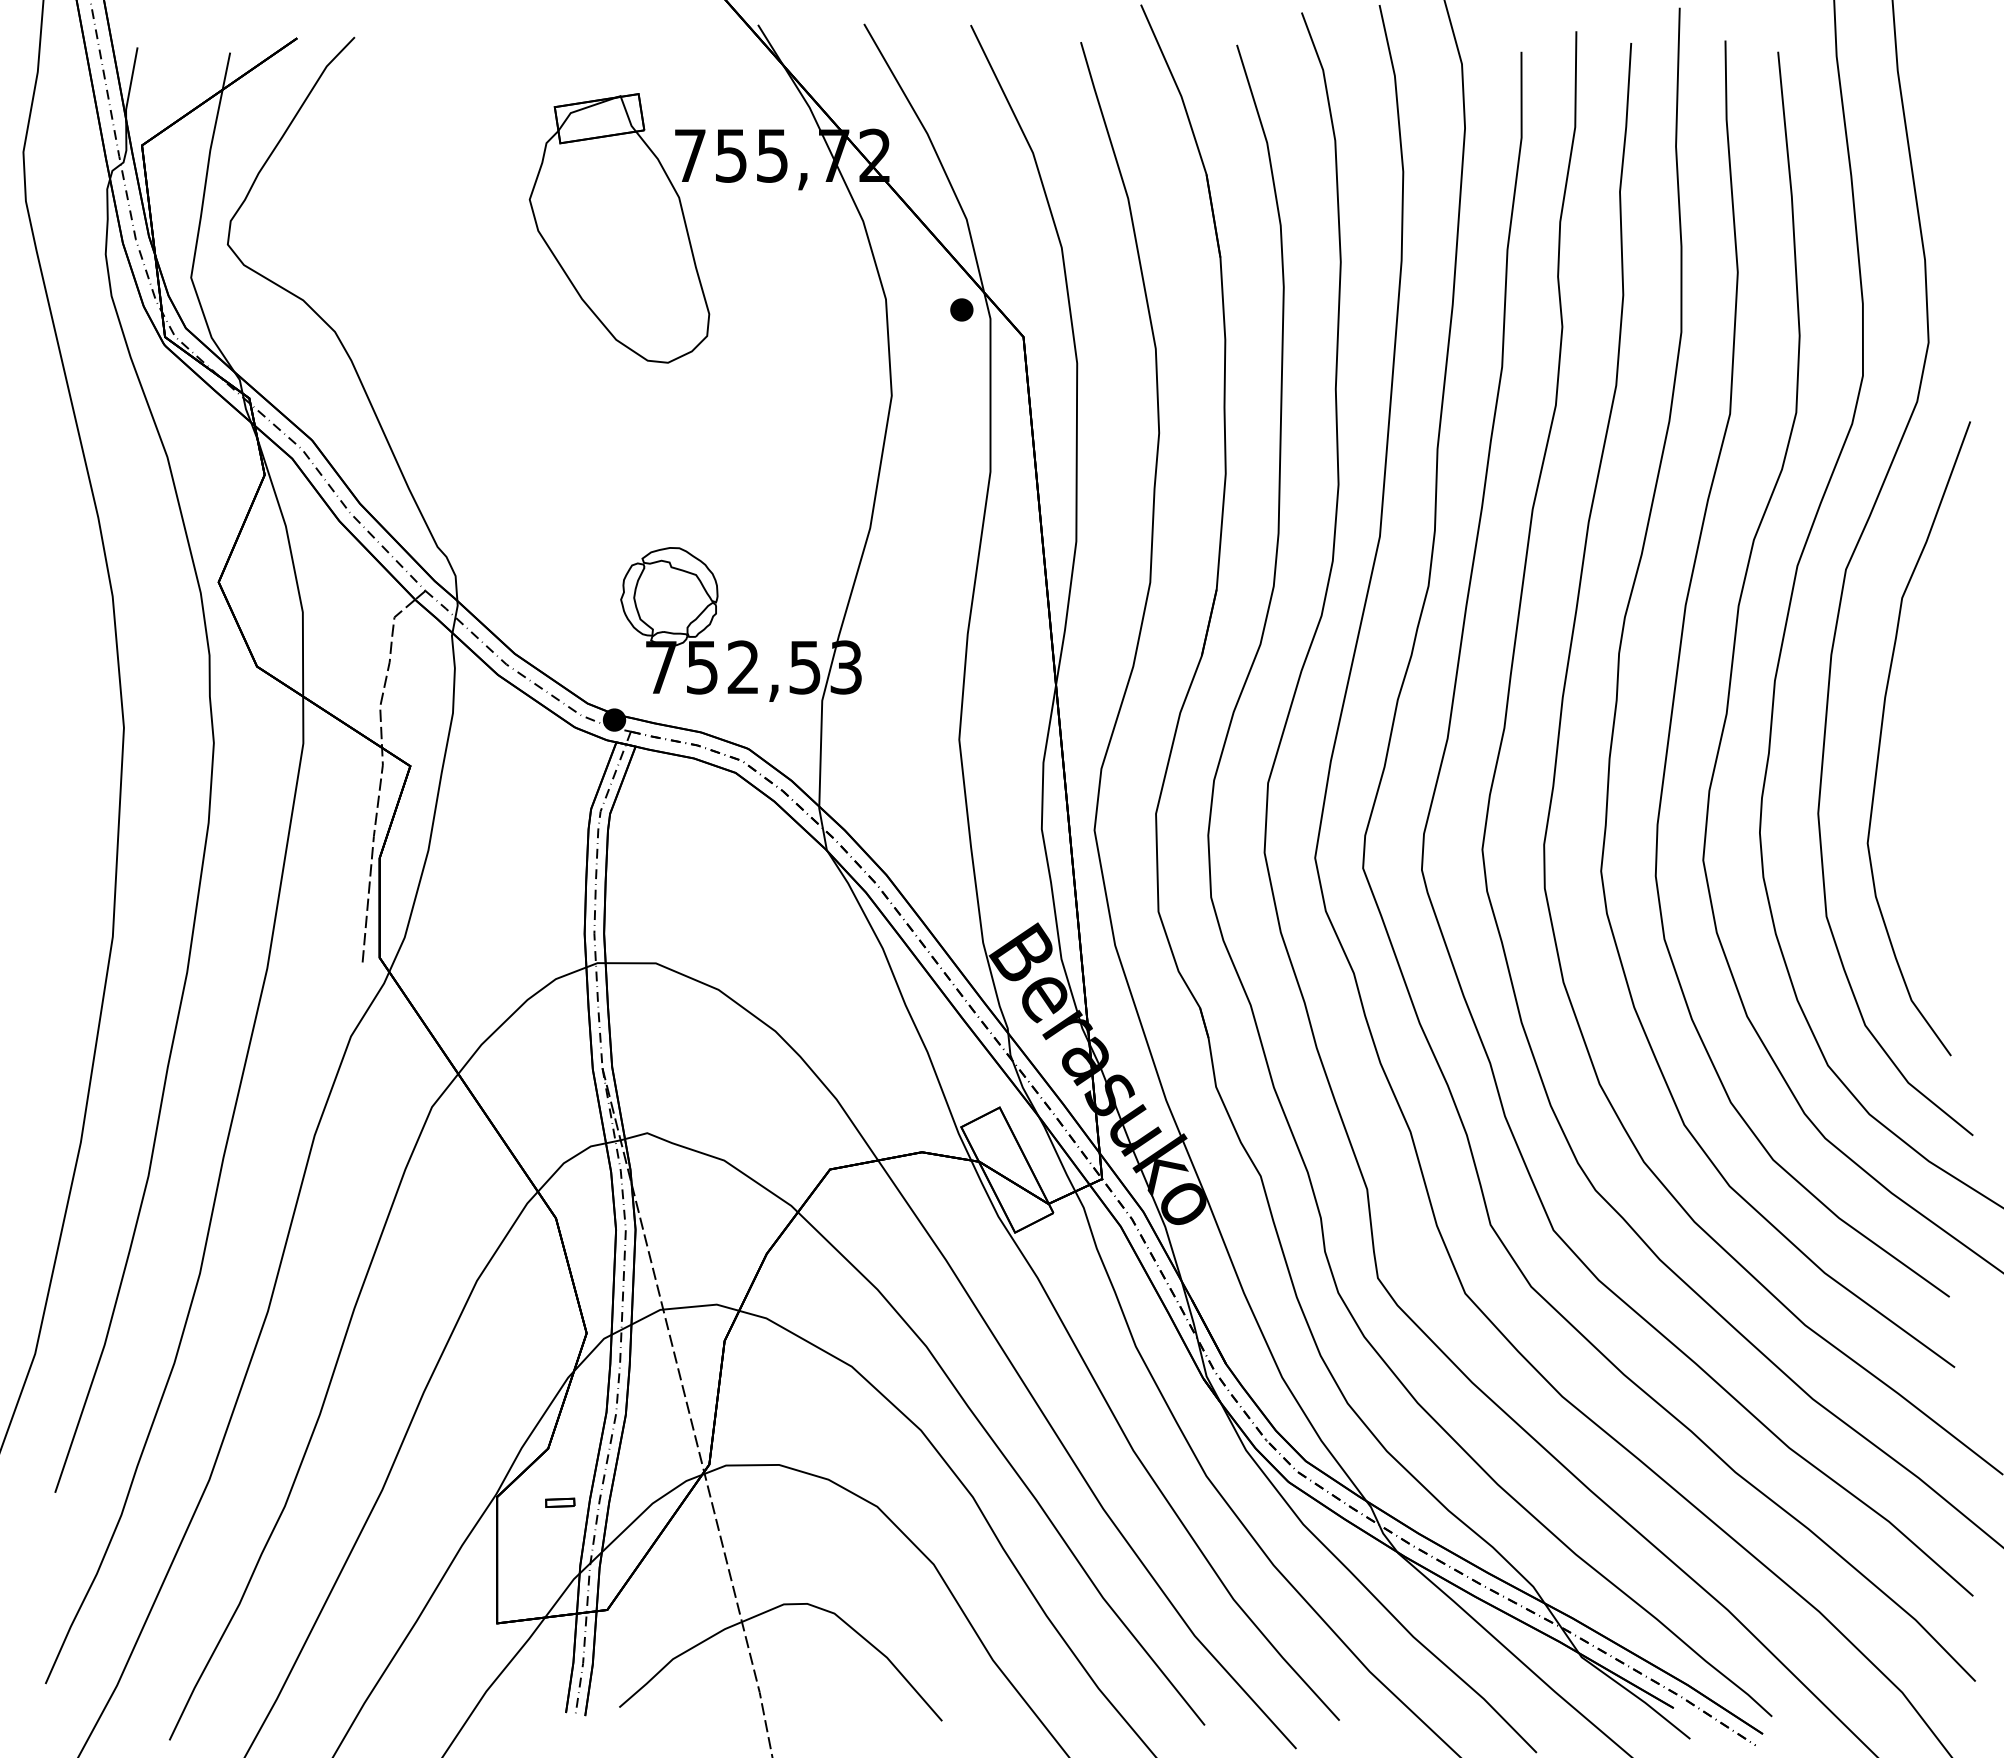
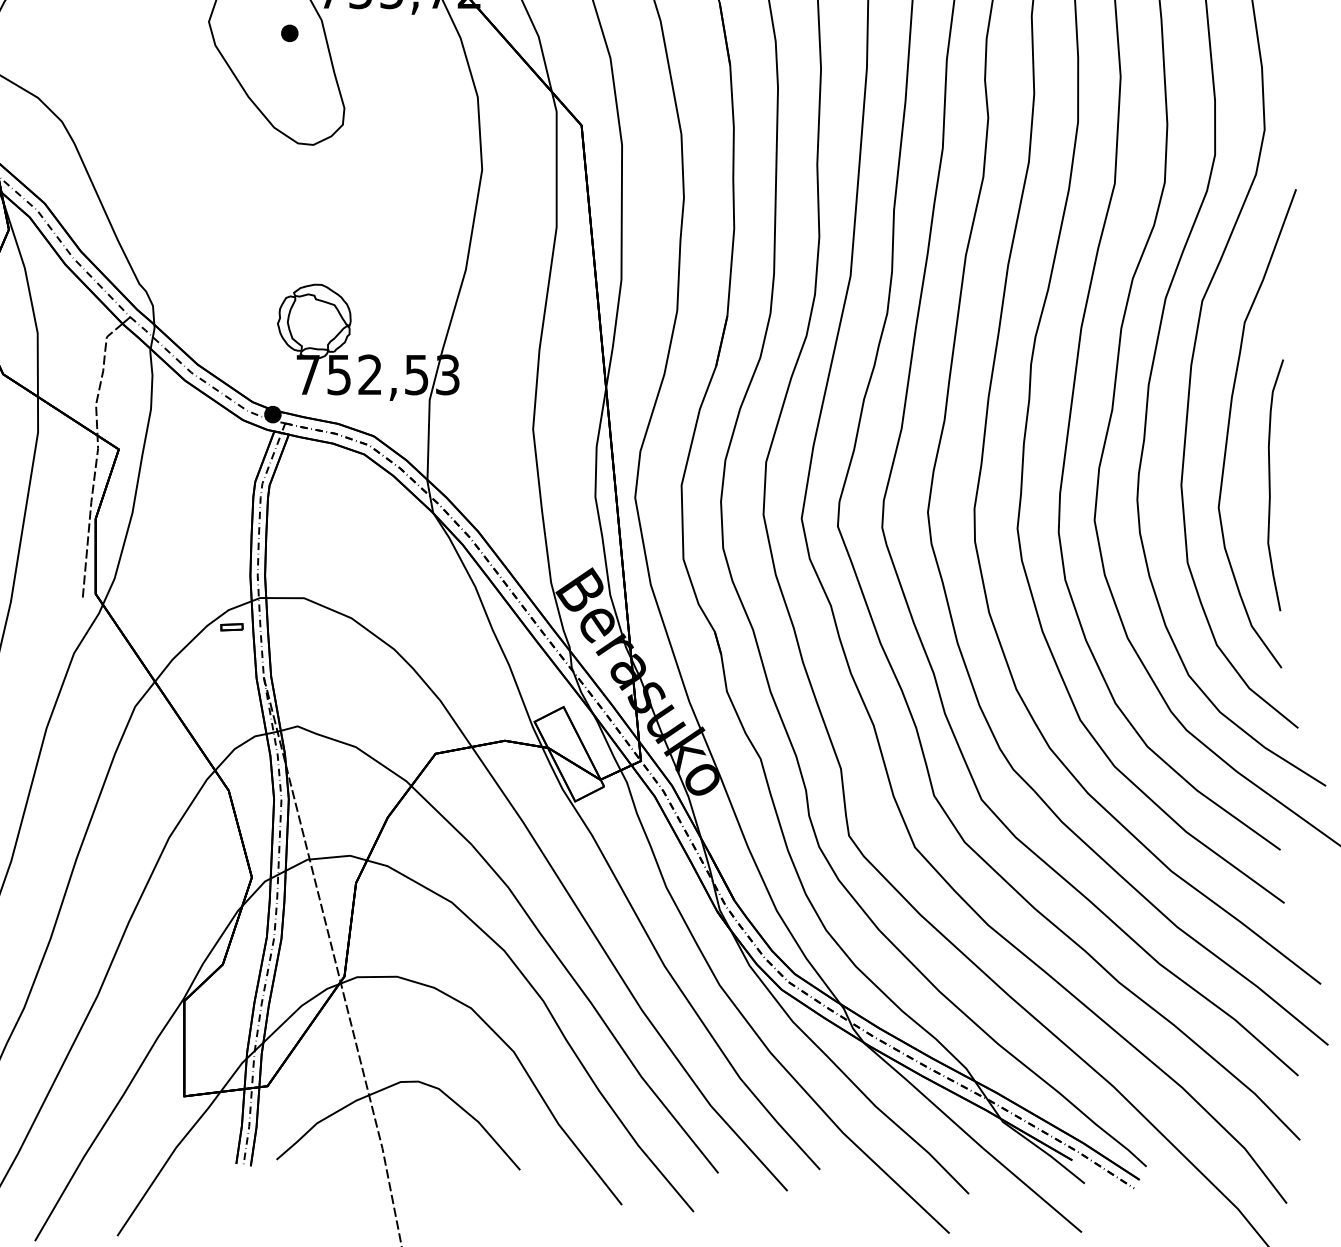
part: (961, 309) -> (289, 33), moved
curve: (1936, 813) -> (1270, 485), added
part: (560, 1502) -> (232, 627), moved

